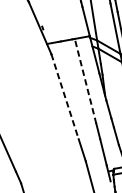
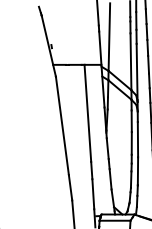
line: (85, 81) -> (87, 113), dashed -> solid
line: (65, 96) -> (62, 125), dashed -> solid

